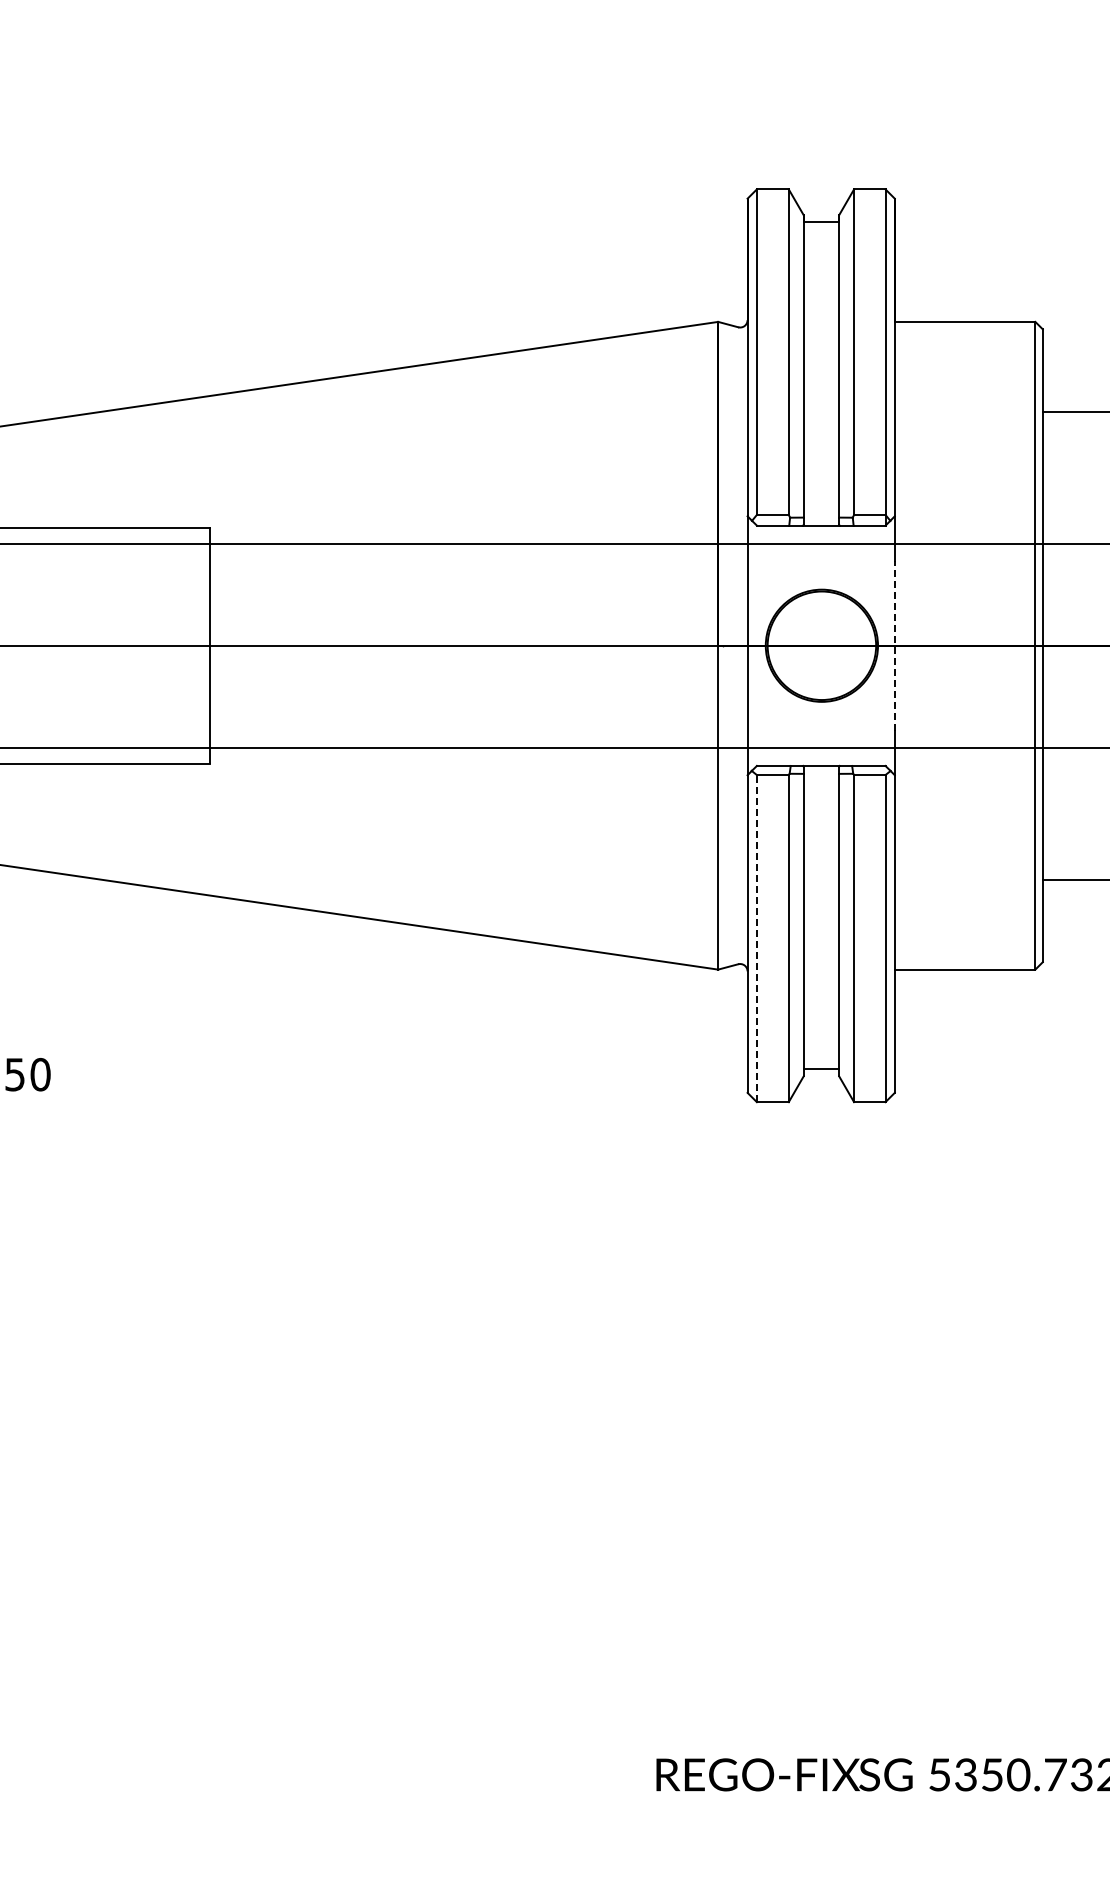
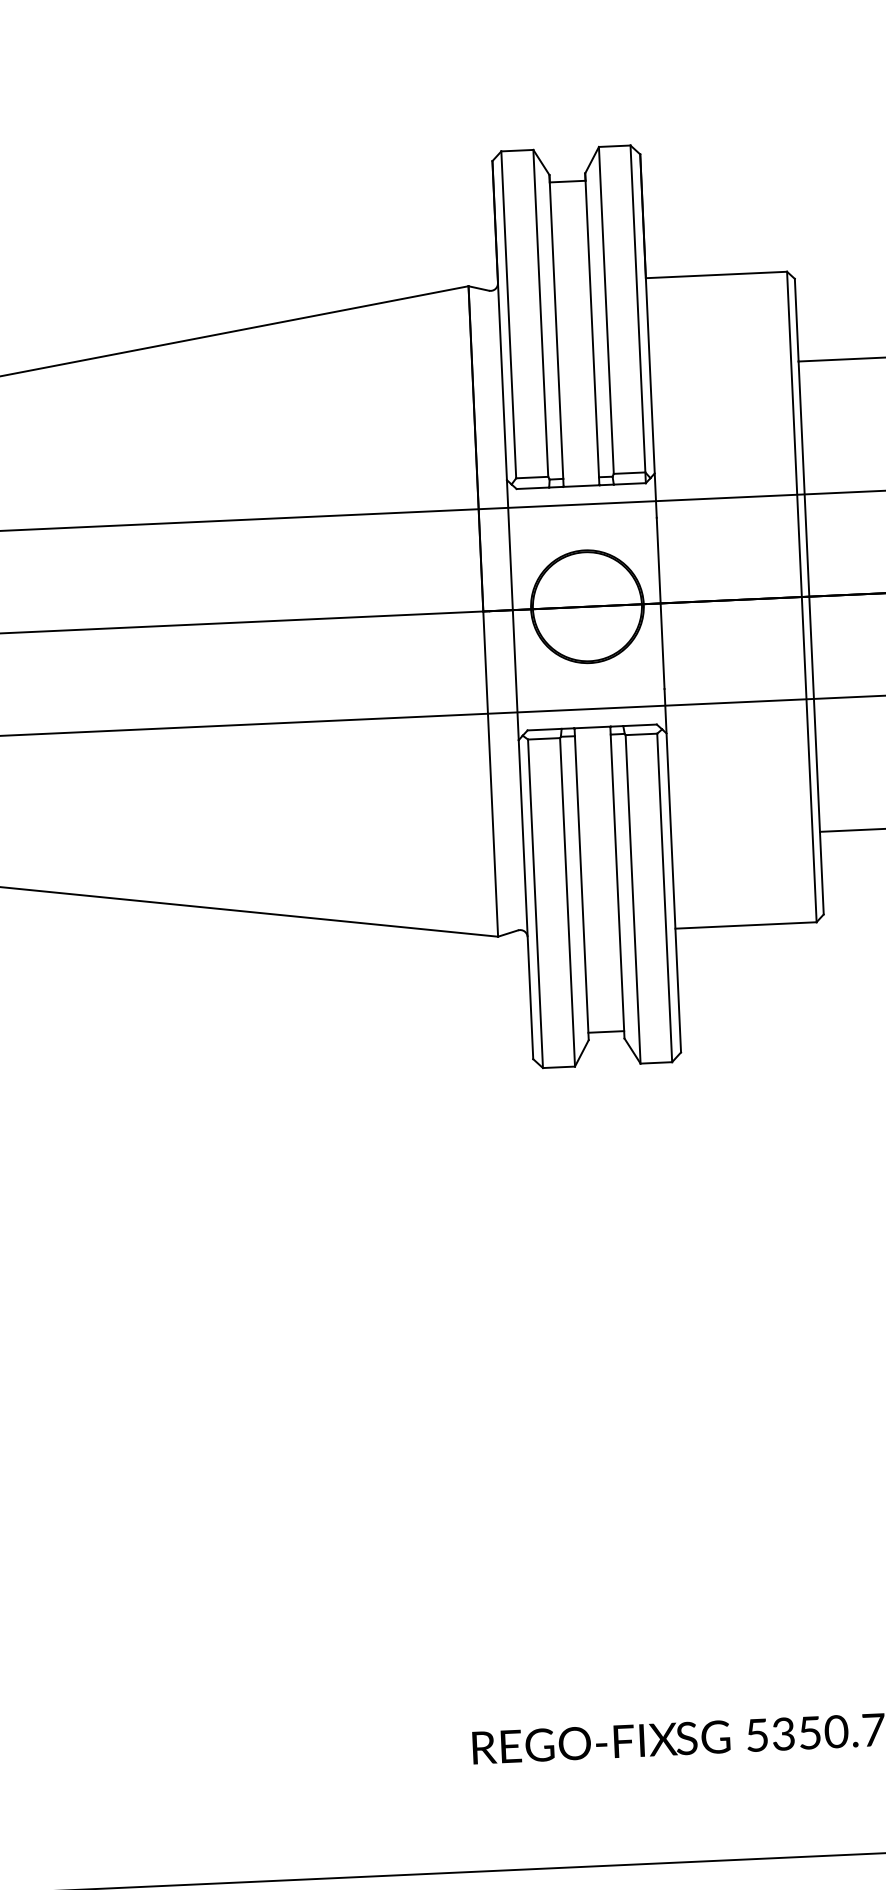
line: (894, 645) -> (660, 603), dashed -> solid
line: (756, 938) -> (535, 903), dashed -> solid

